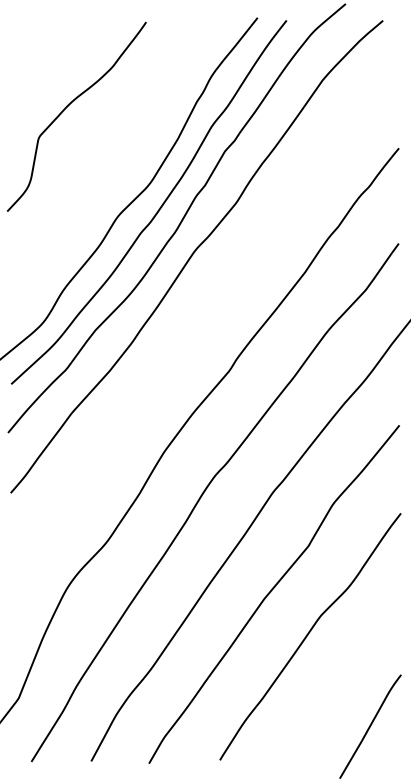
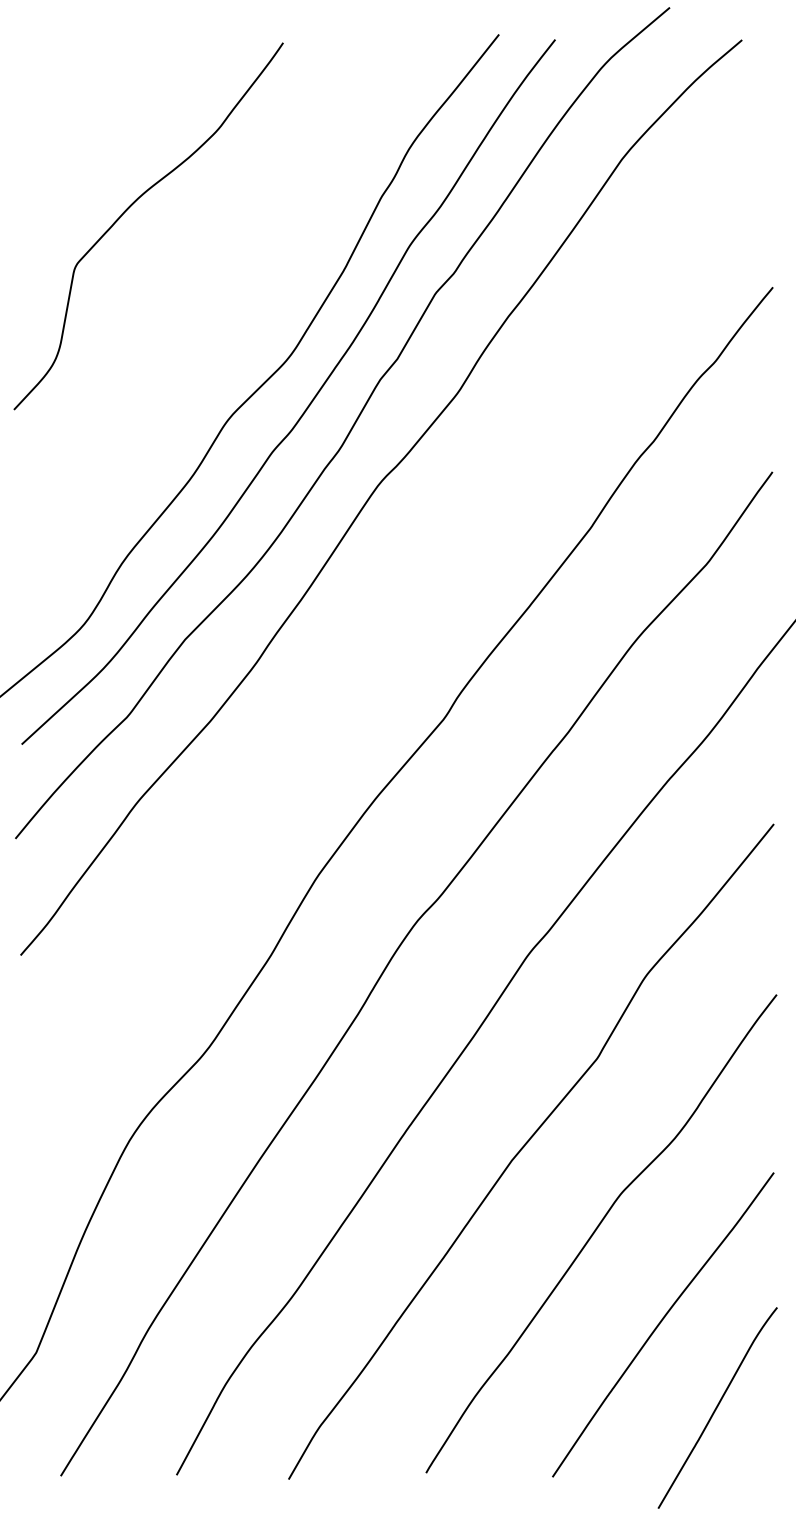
curve: (341, 683) -> (661, 1324), added

